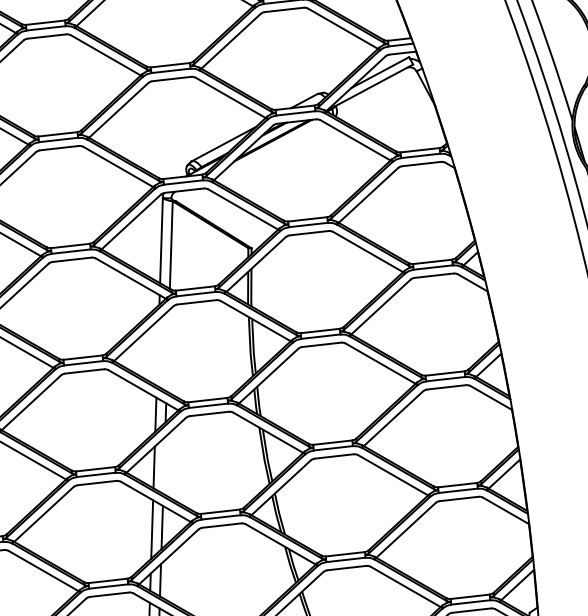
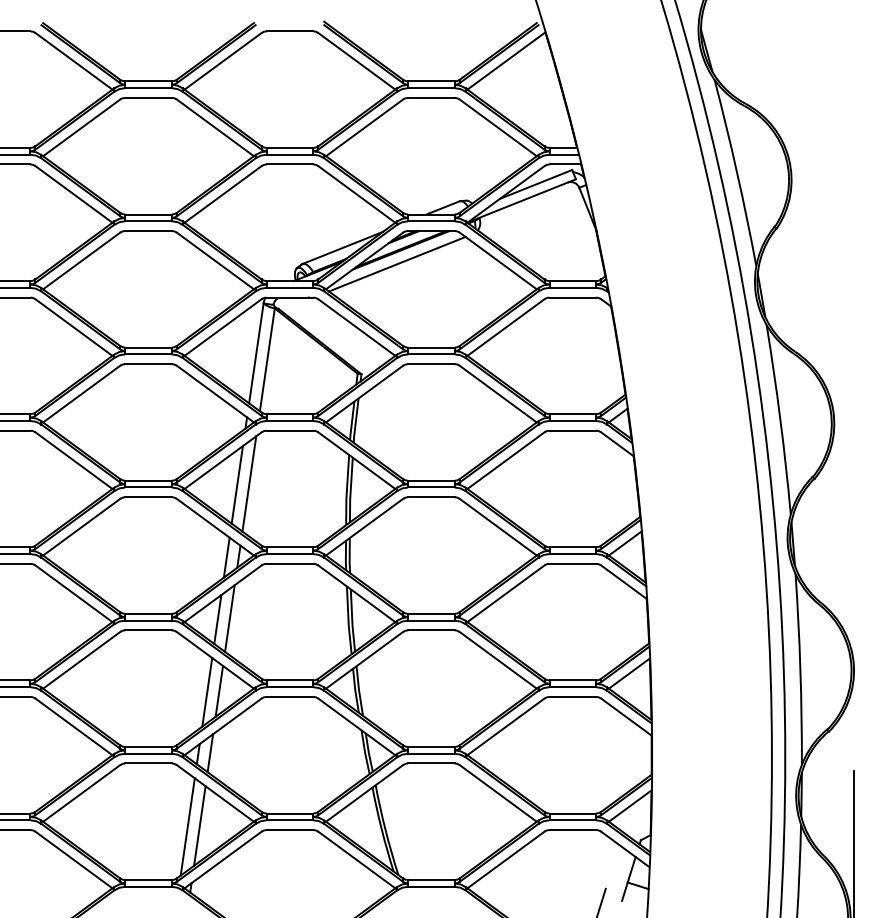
line: (270, 152) -> (396, 263), added
line: (167, 350) -> (249, 483), added
line: (157, 352) -> (236, 484), added
line: (163, 465) -> (229, 618), added

